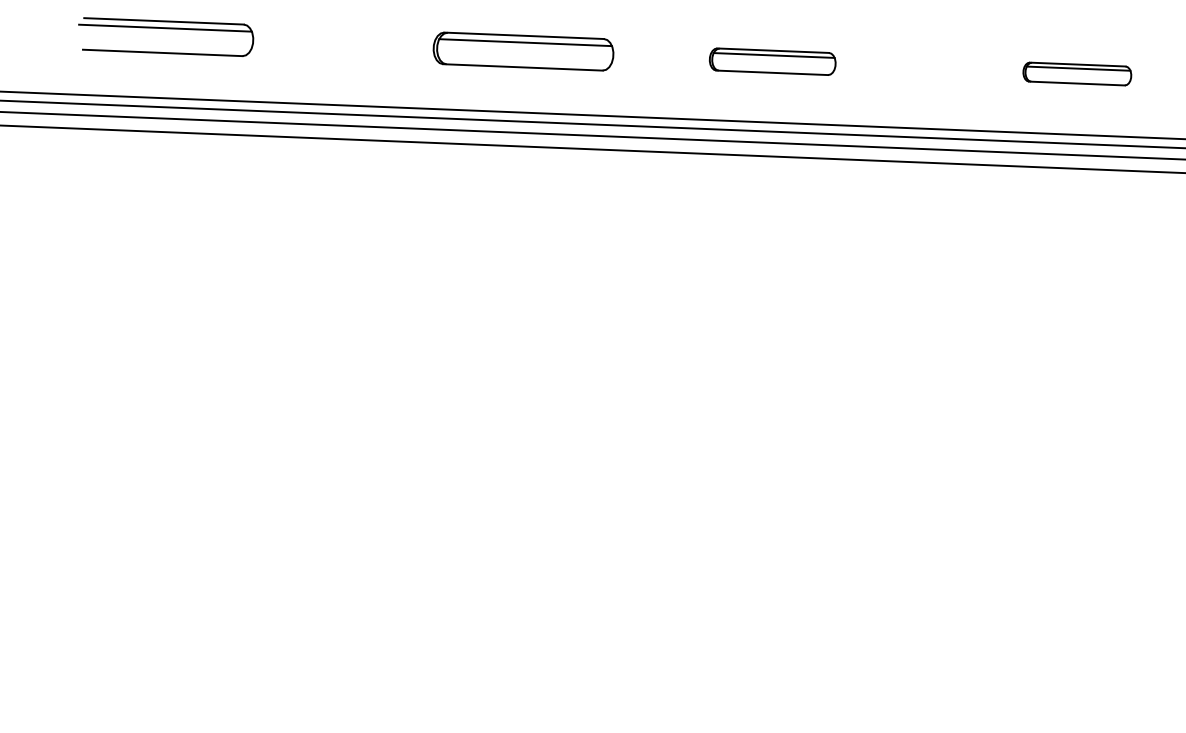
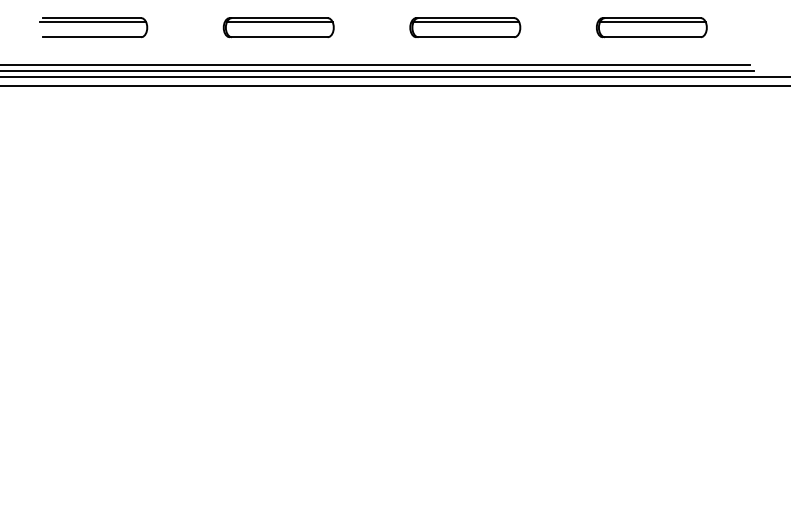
part: (523, 51) -> (278, 27), moved
part: (772, 61) -> (465, 27), size x1.43
part: (1076, 73) -> (651, 27), size x1.67

